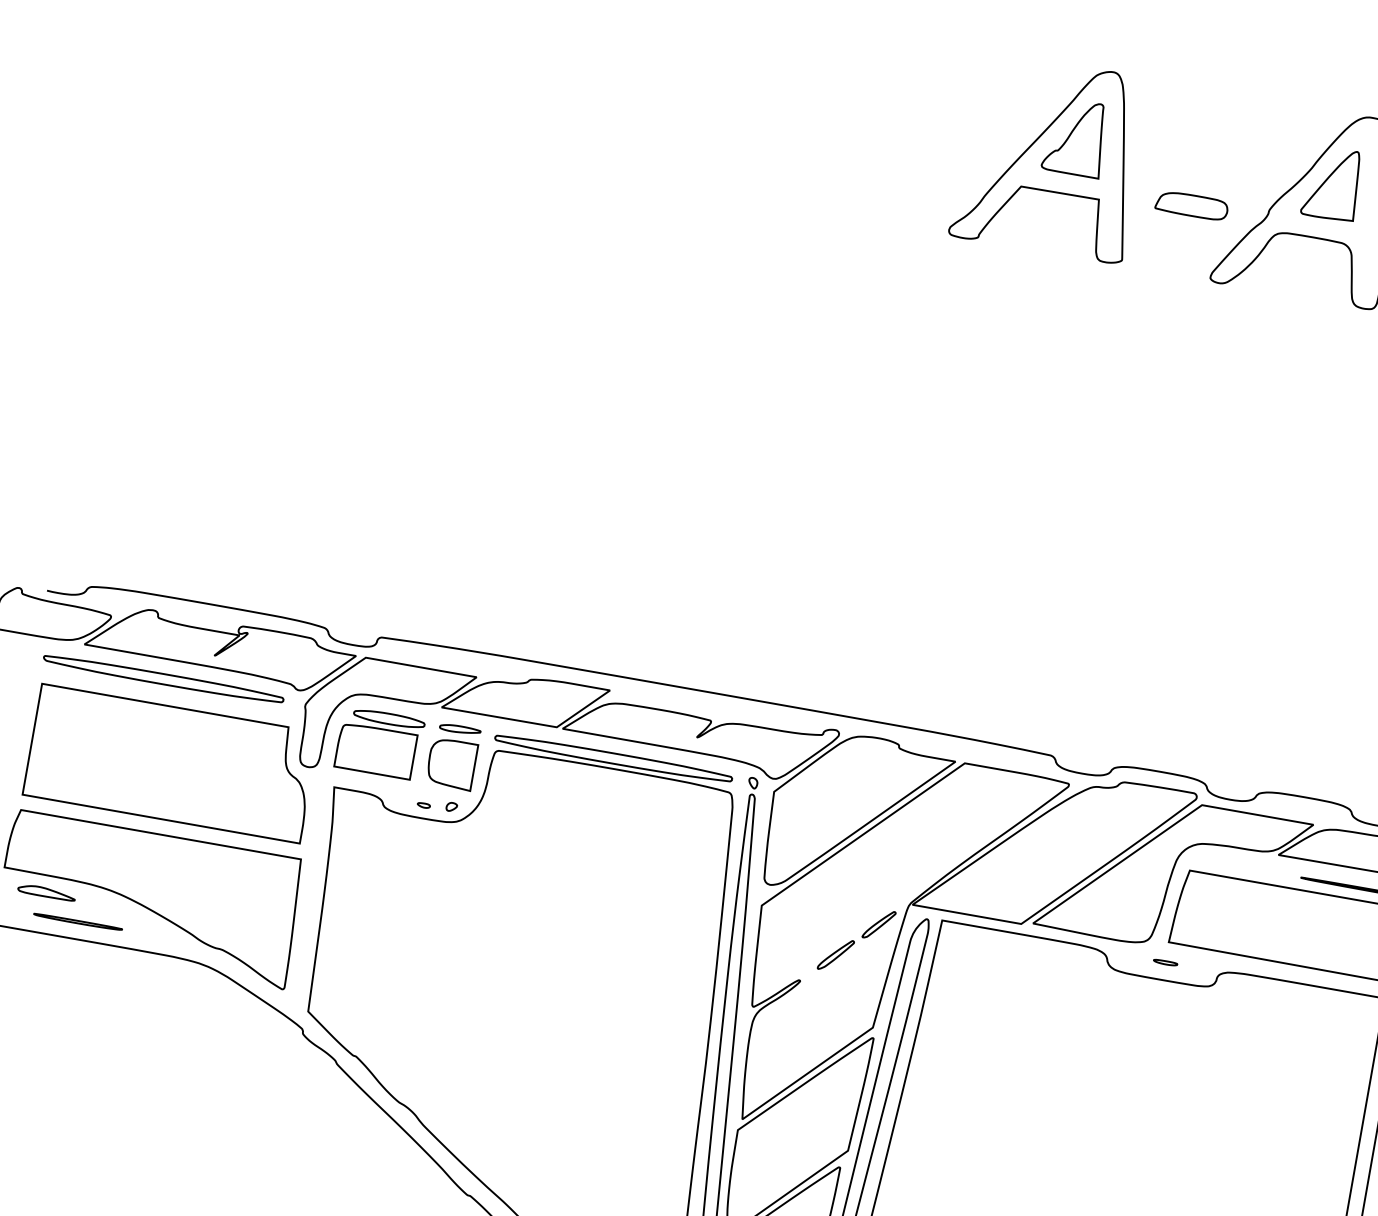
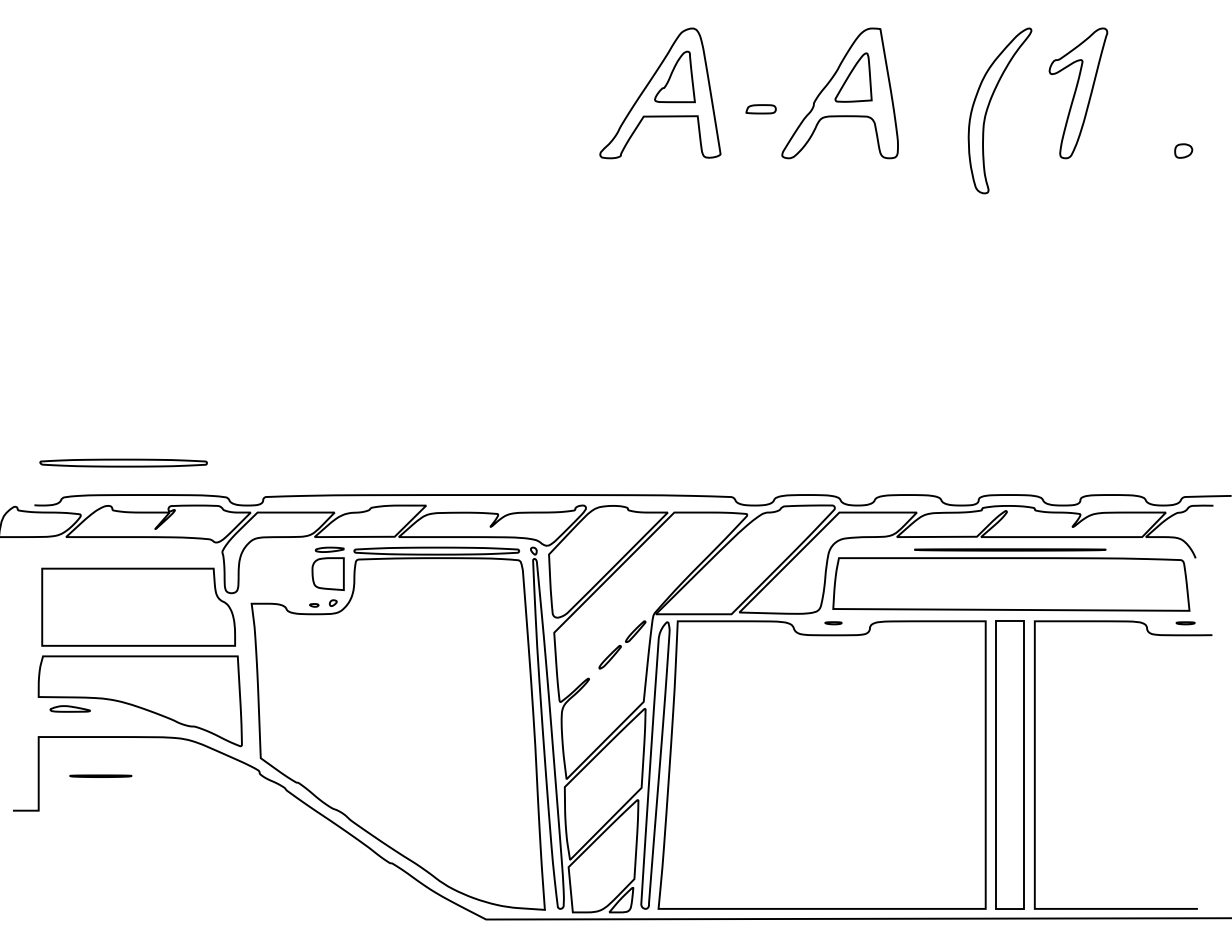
part: (1190, 205) -> (760, 109), size x0.6
part: (163, 678) -> (123, 462), moved
part: (380, 743) -> (277, 568), removed
line: (77, 920) -> (100, 775), moved

